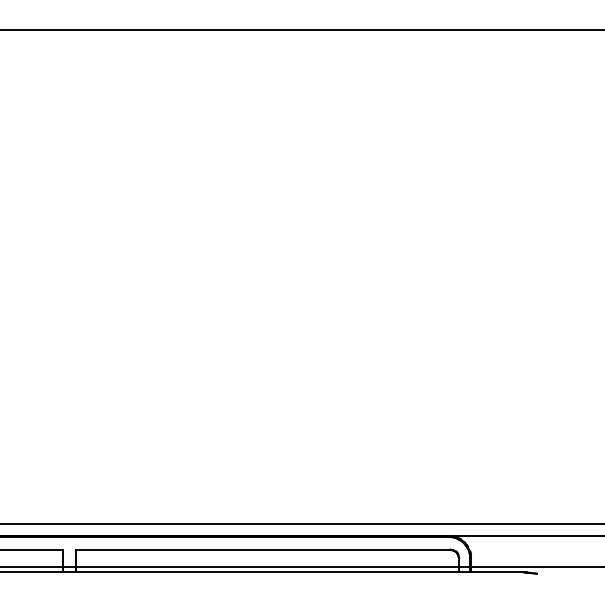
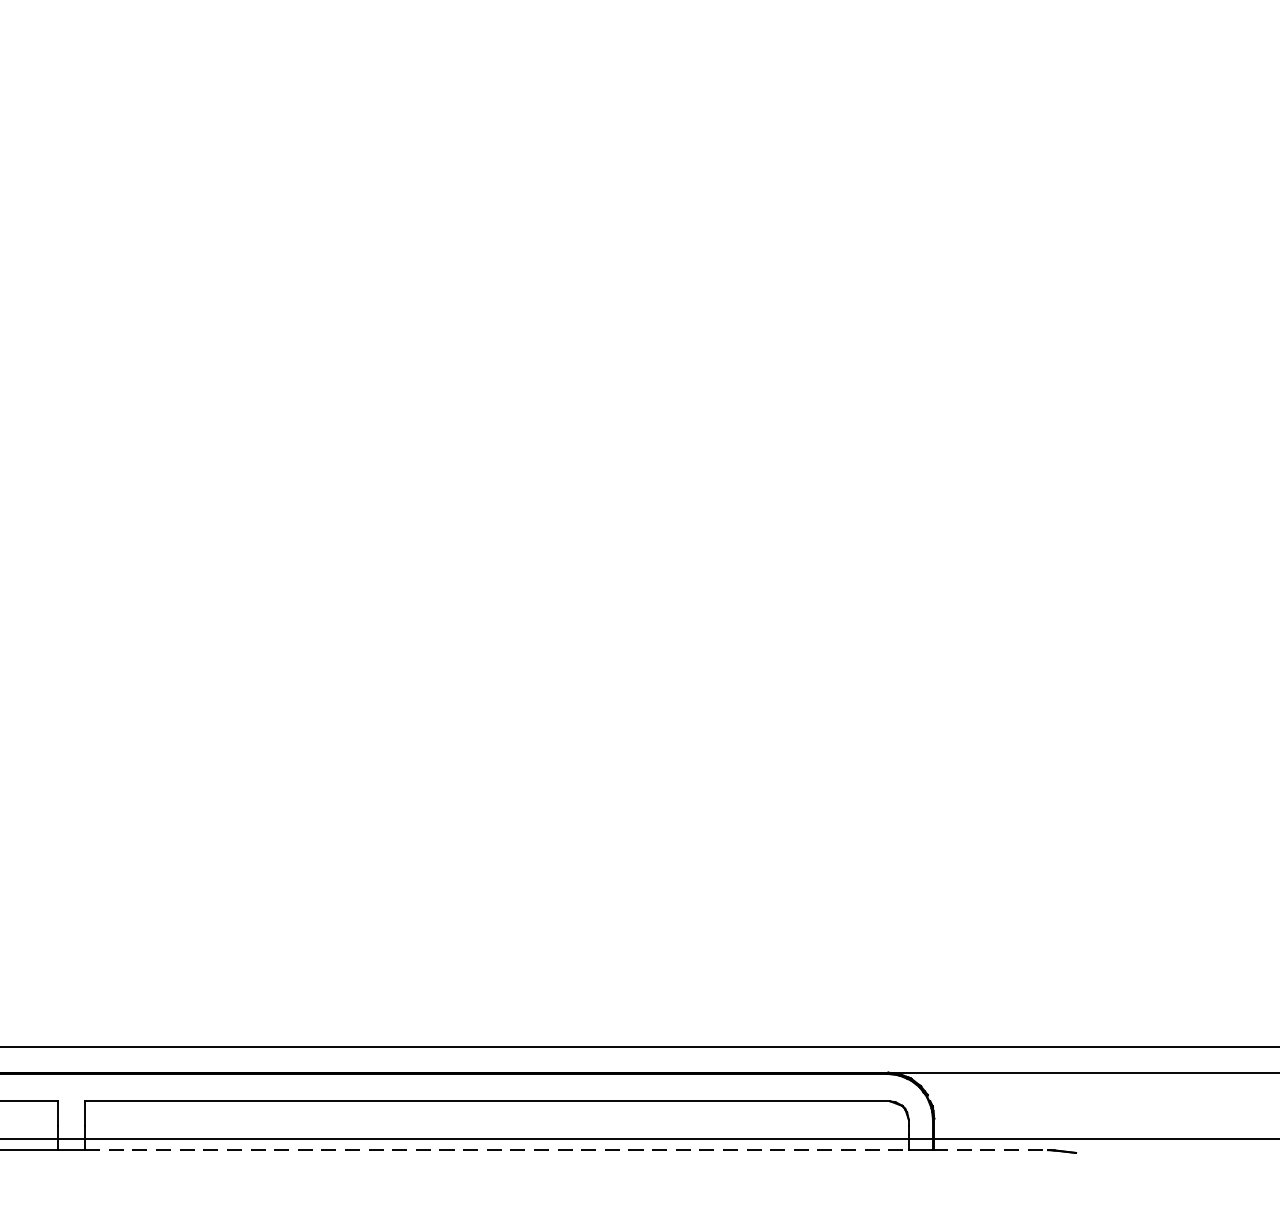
line: (267, 572) -> (497, 1150), solid -> dashed
line: (497, 572) -> (991, 1150), solid -> dashed

